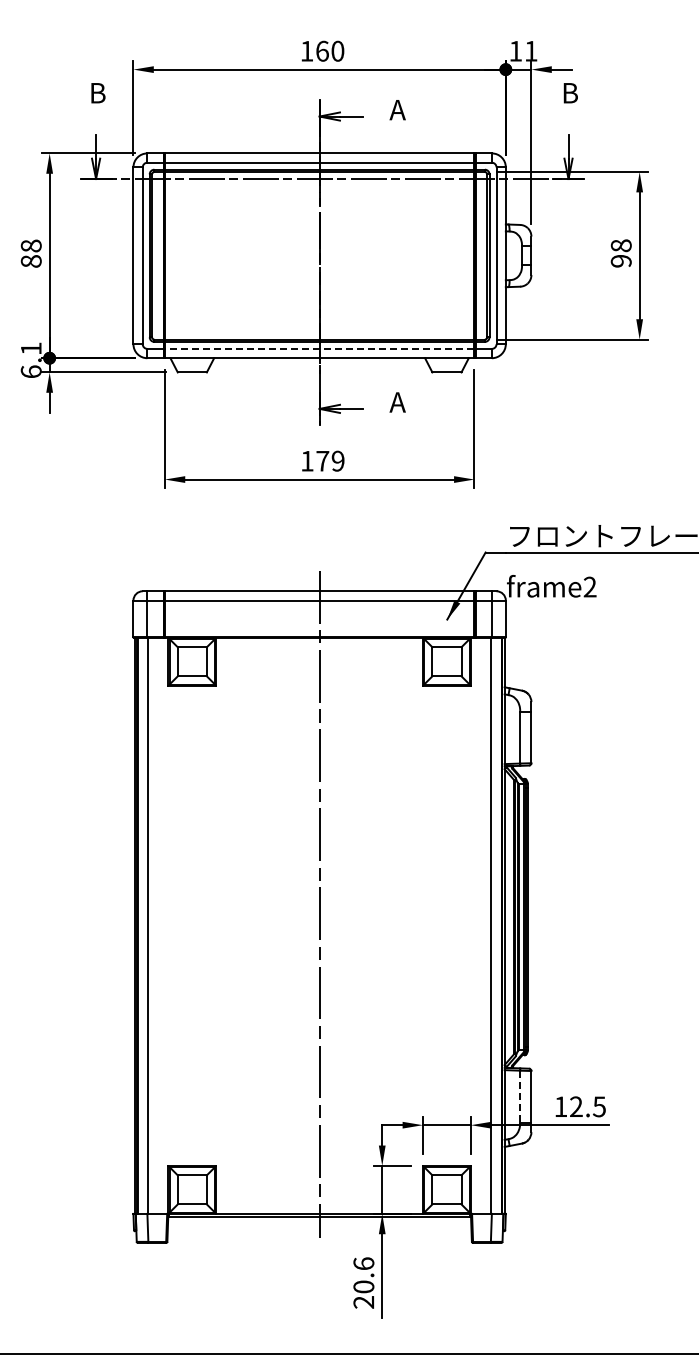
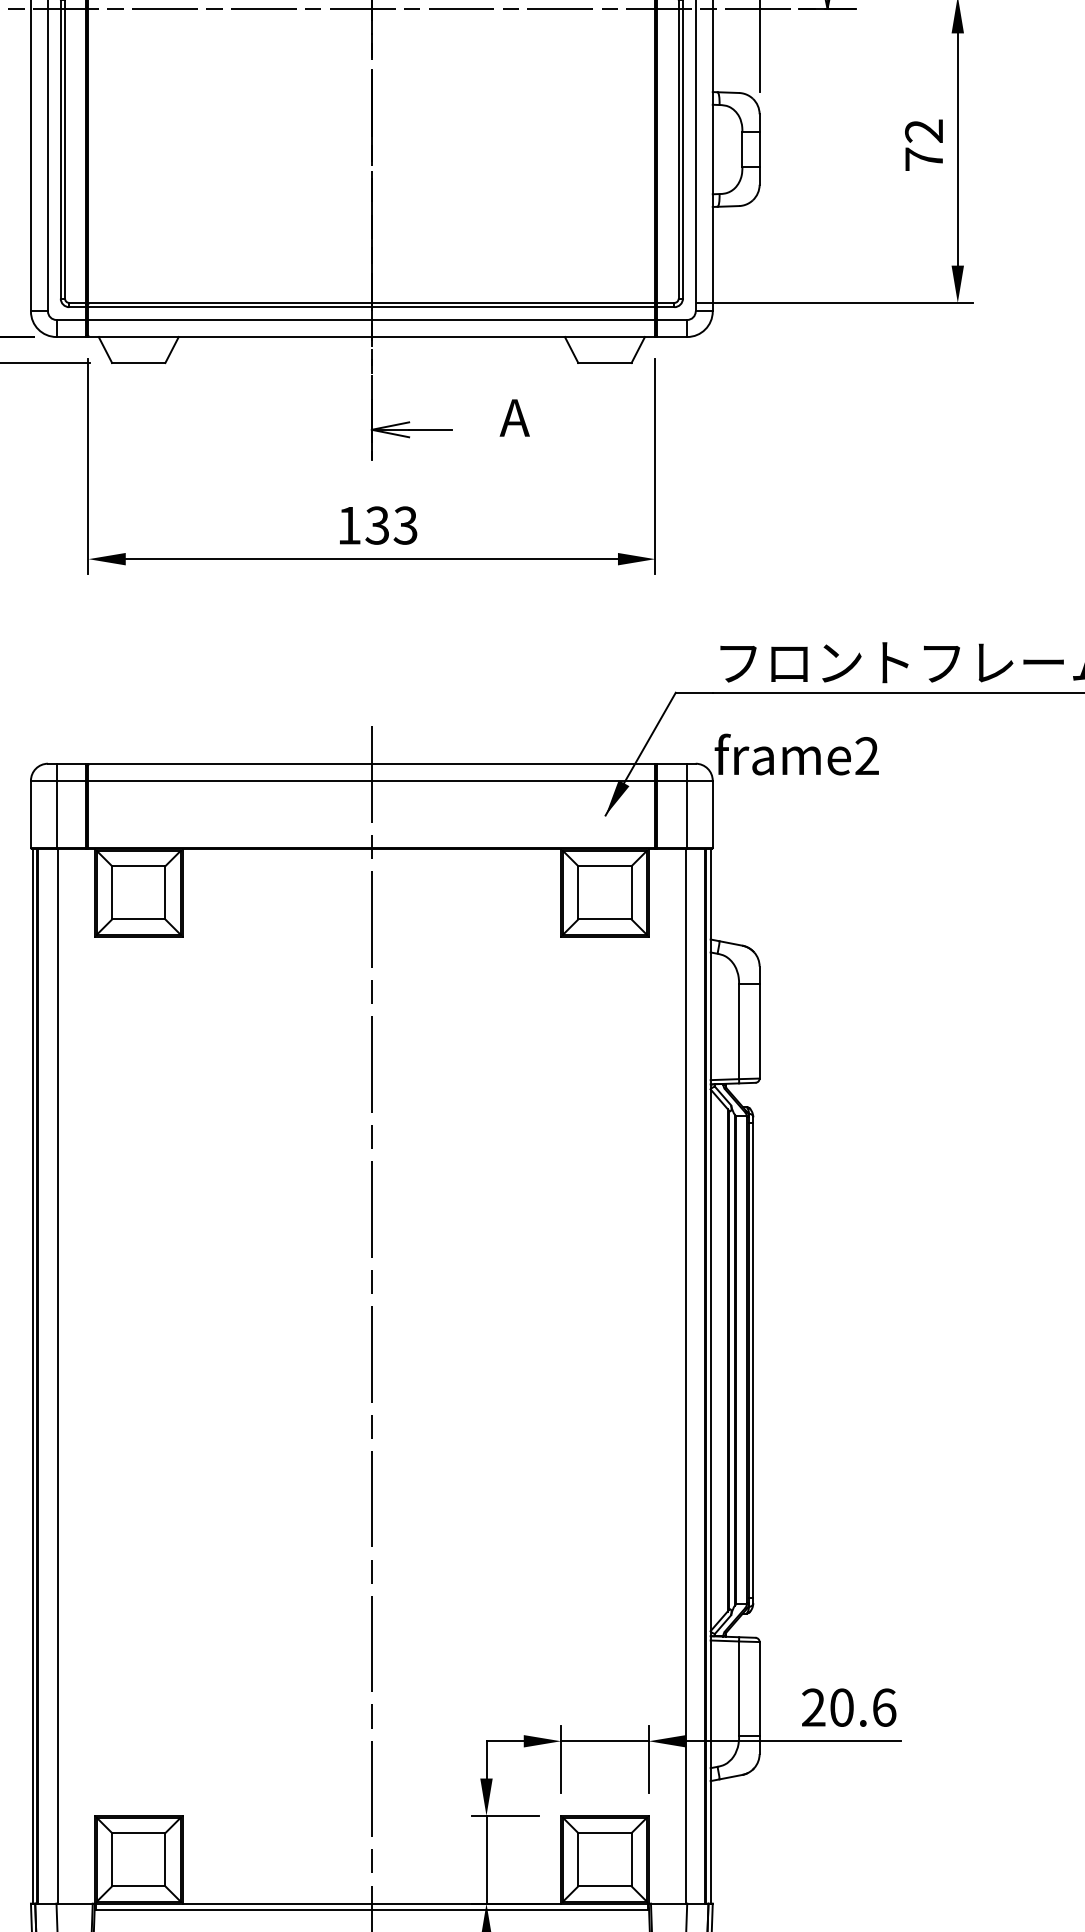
text: (620, 253) -> (922, 145), 98 -> 72
line: (319, 348) -> (371, 319), dashed -> solid
text: (330, 460) -> (391, 524), 179 -> 133
line: (520, 1096) -> (739, 1688), dashed -> solid
text: (580, 1106) -> (849, 1707), 12.5 -> 20.6

